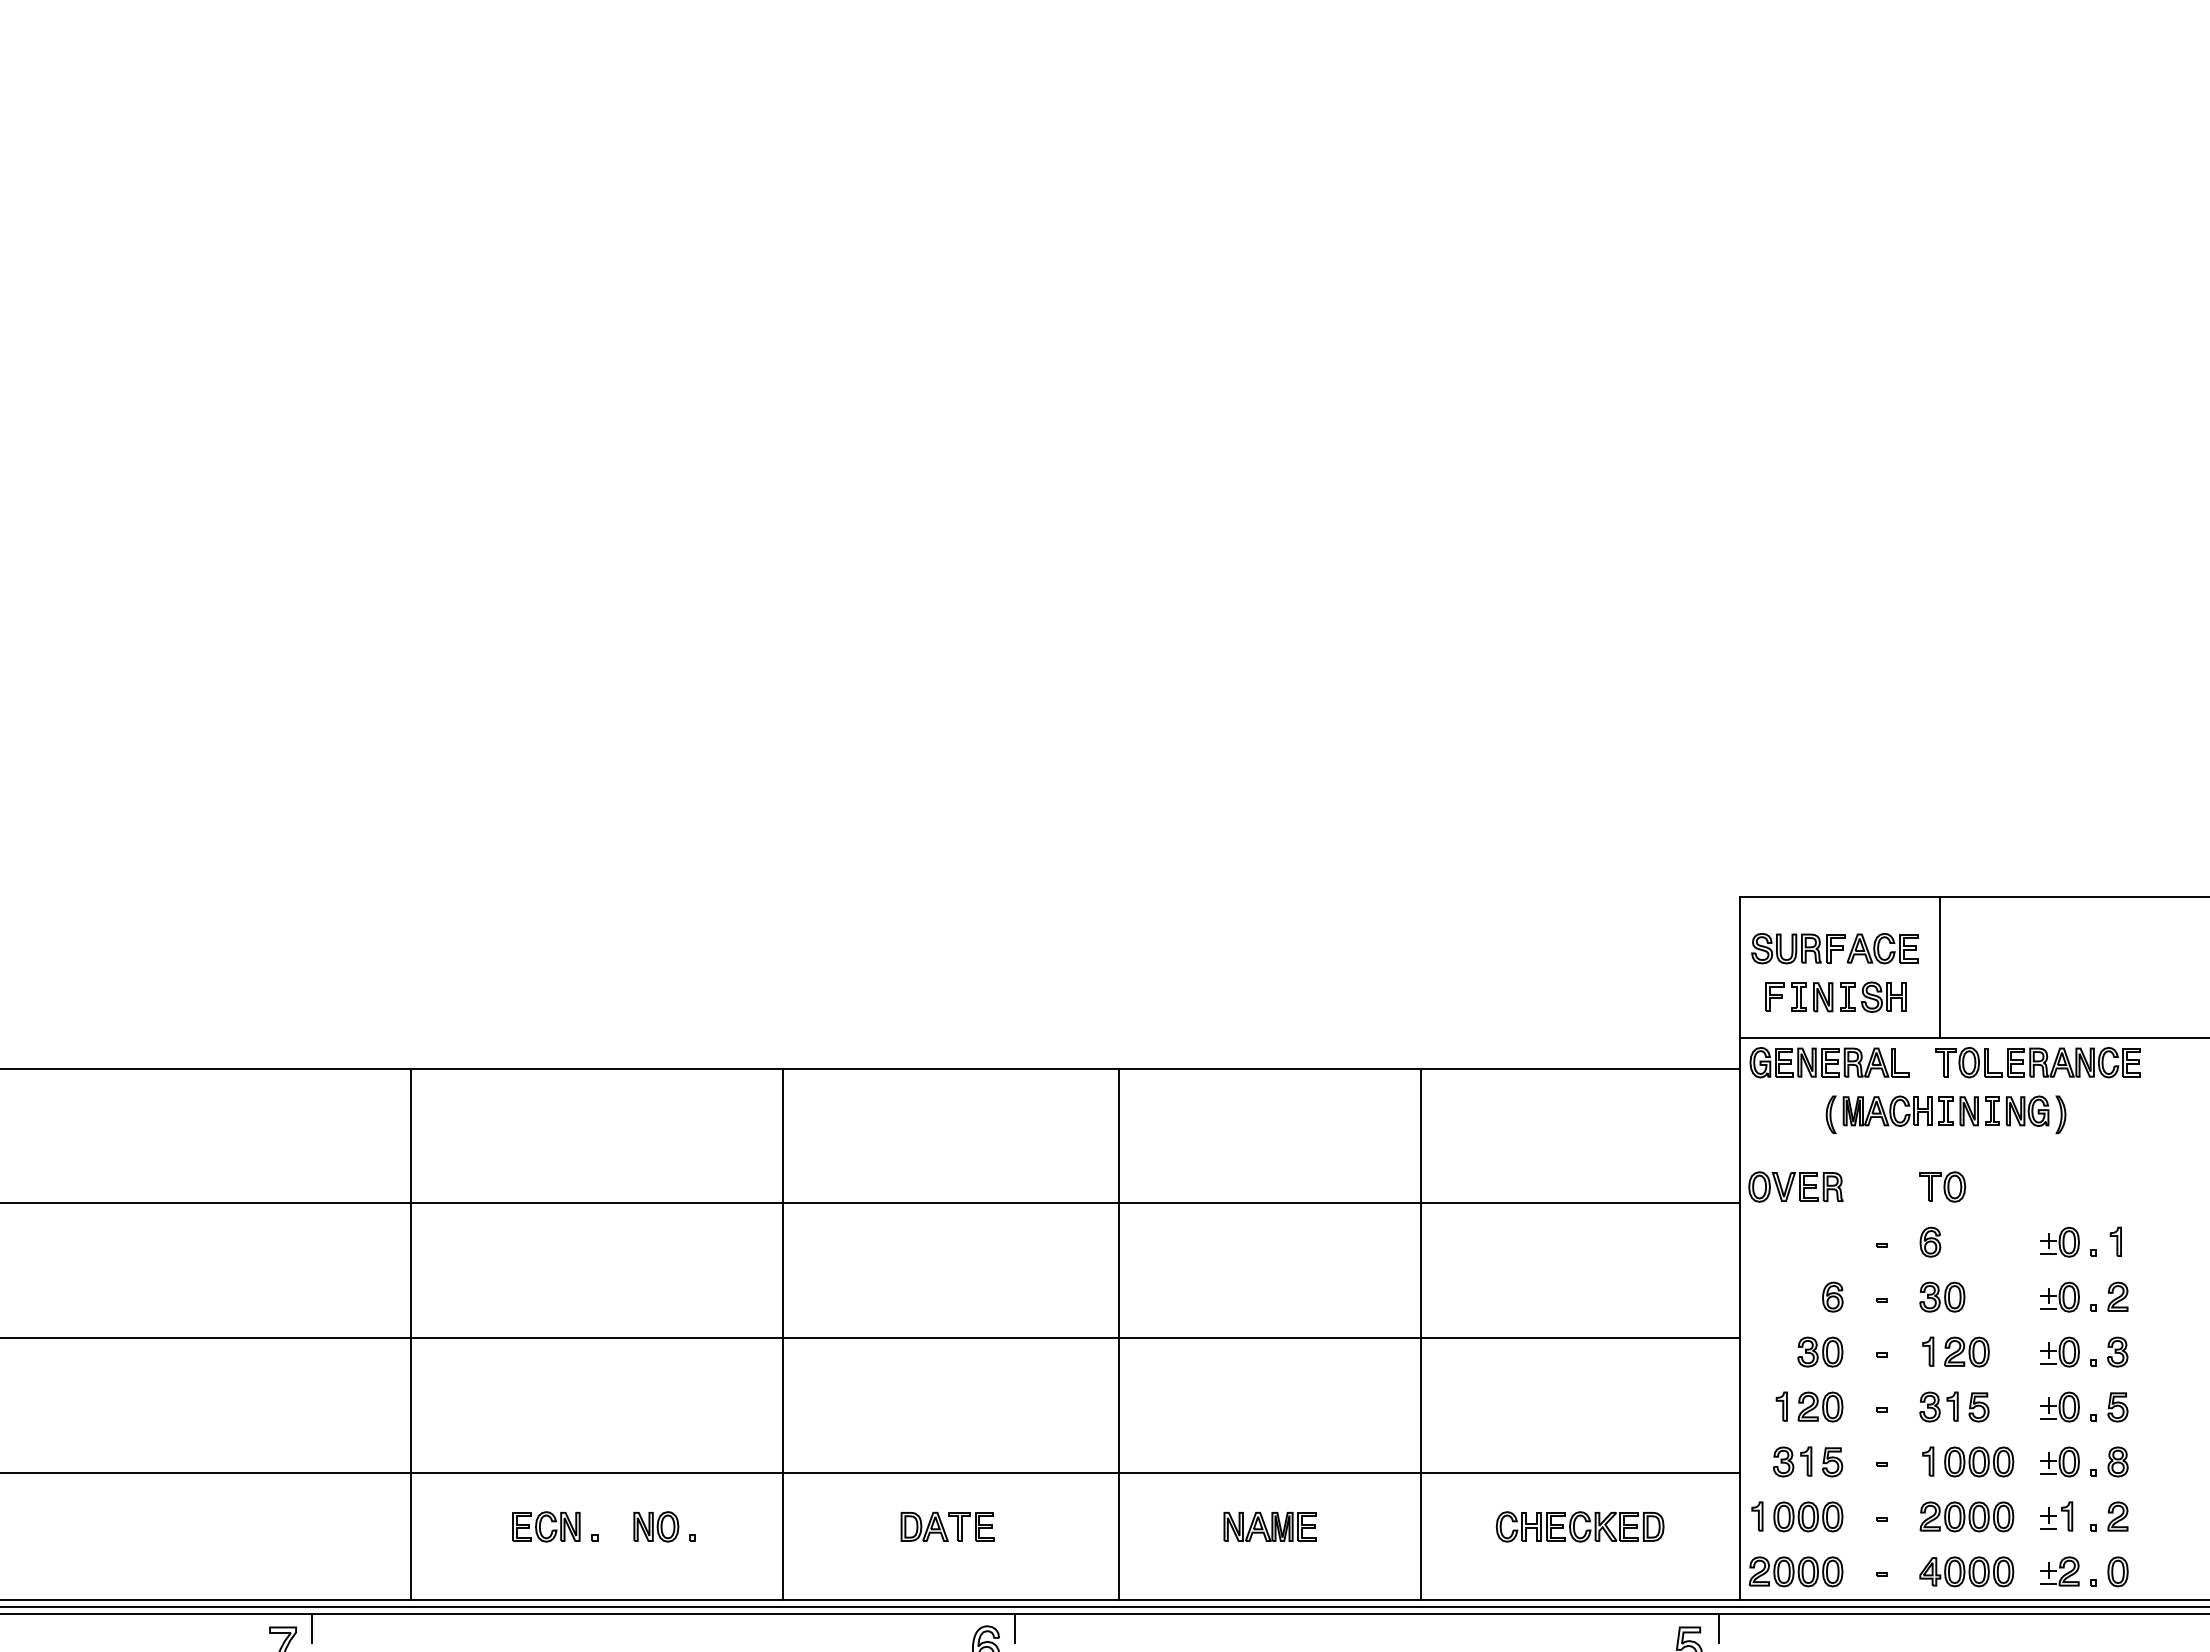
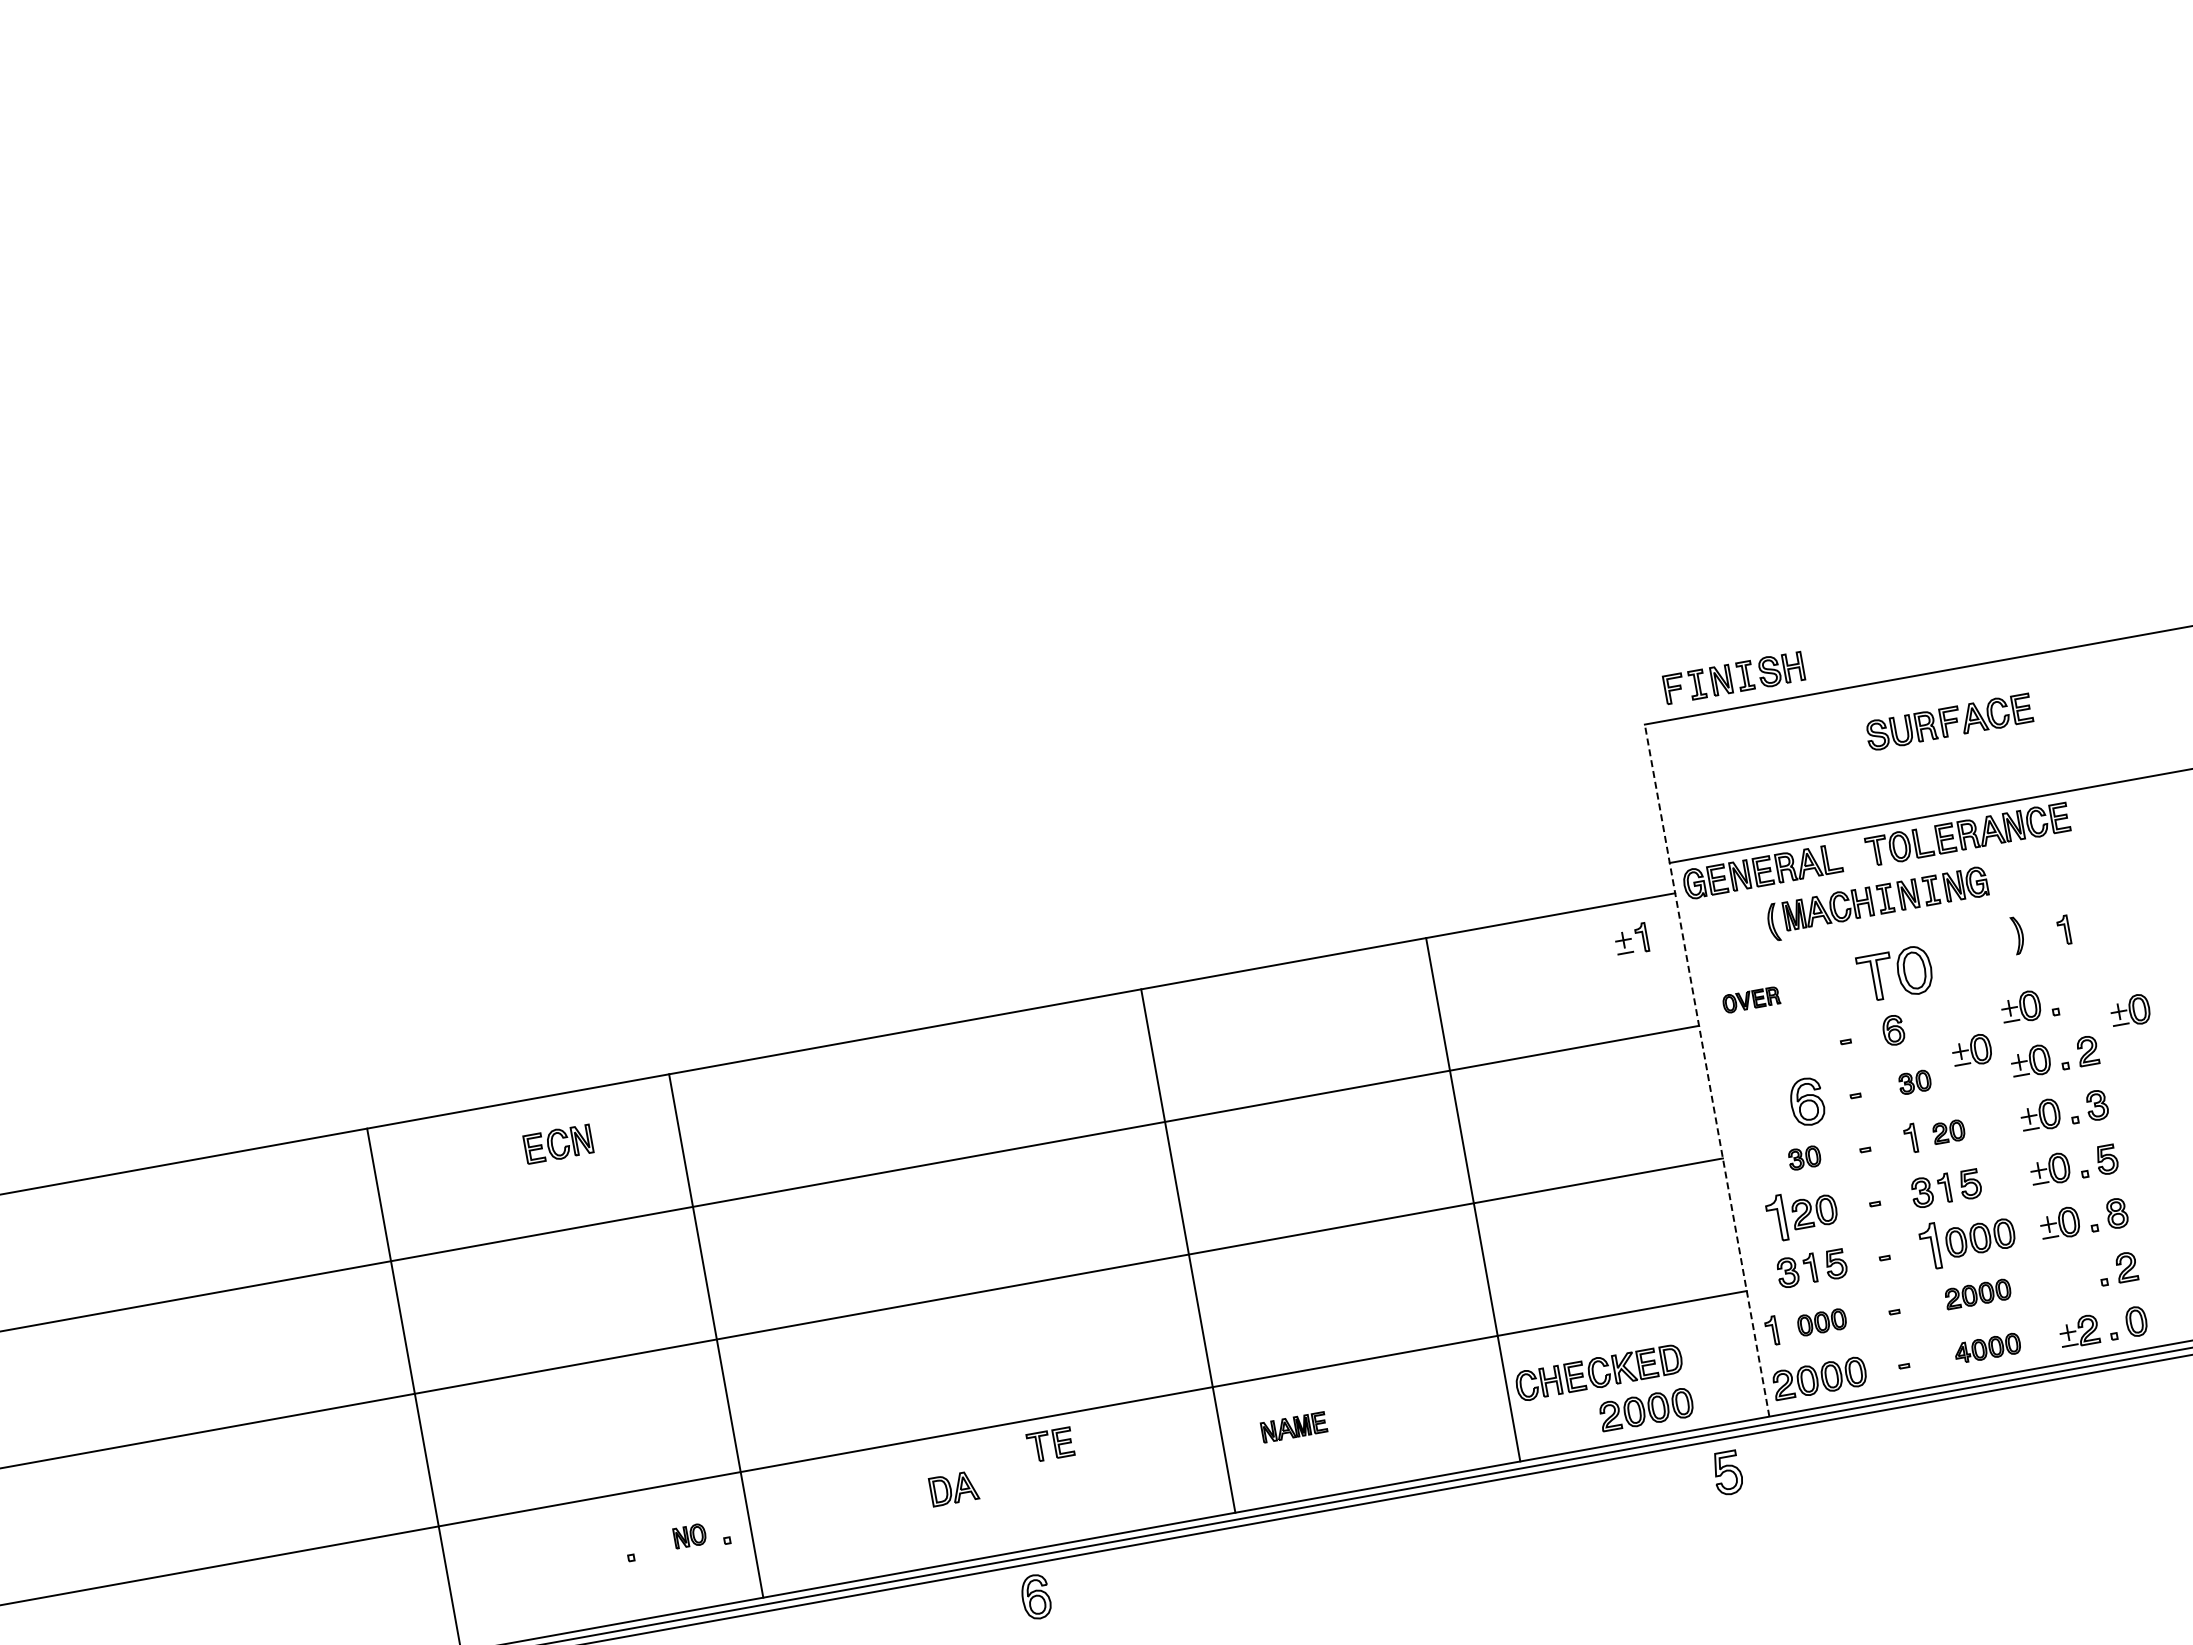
part: (1834, 948) -> (1948, 721), moved
line: (1939, 967) -> (1853, 758), removed
part: (1835, 996) -> (1733, 677), moved
part: (2060, 1114) -> (2017, 935), moved
part: (1795, 1186) -> (1750, 999), size x0.6
part: (1942, 1186) -> (1895, 973), size x1.6
part: (2115, 1241) -> (2063, 929), moved
line: (1739, 1248) -> (1706, 1070), solid -> dashed
part: (2166, 1264) -> (2129, 1010), added
part: (2003, 1275) -> (1971, 1050), added
part: (1832, 1296) -> (1806, 1101), size x1.6
part: (1942, 1296) -> (1914, 1081), size x0.7
line: (782, 1334) -> (716, 1336), moved
line: (1119, 1334) -> (1188, 1251), moved
line: (1420, 1334) -> (1472, 1199), moved
part: (1820, 1351) -> (1804, 1157), size x0.7
part: (1966, 1351) -> (1948, 1131), size x0.7
part: (1781, 1406) -> (1776, 1218), size x1.6
part: (1928, 1461) -> (1930, 1246), size x1.6
part: (1808, 1516) -> (1822, 1321), size x0.7
part: (1966, 1516) -> (1977, 1293), size x0.7
part: (2056, 1516) -> (1631, 939), moved
part: (546, 1526) -> (558, 1143), moved
part: (656, 1526) -> (690, 1535), size x0.7
part: (971, 1526) -> (1050, 1444), moved
part: (1269, 1526) -> (1293, 1427), size x0.7
part: (1619, 1571) -> (1645, 1409), added
part: (1966, 1571) -> (1987, 1348), size x0.7
line: (1015, 1628) -> (1061, 1572), removed
line: (1718, 1628) -> (1753, 1448), removed

